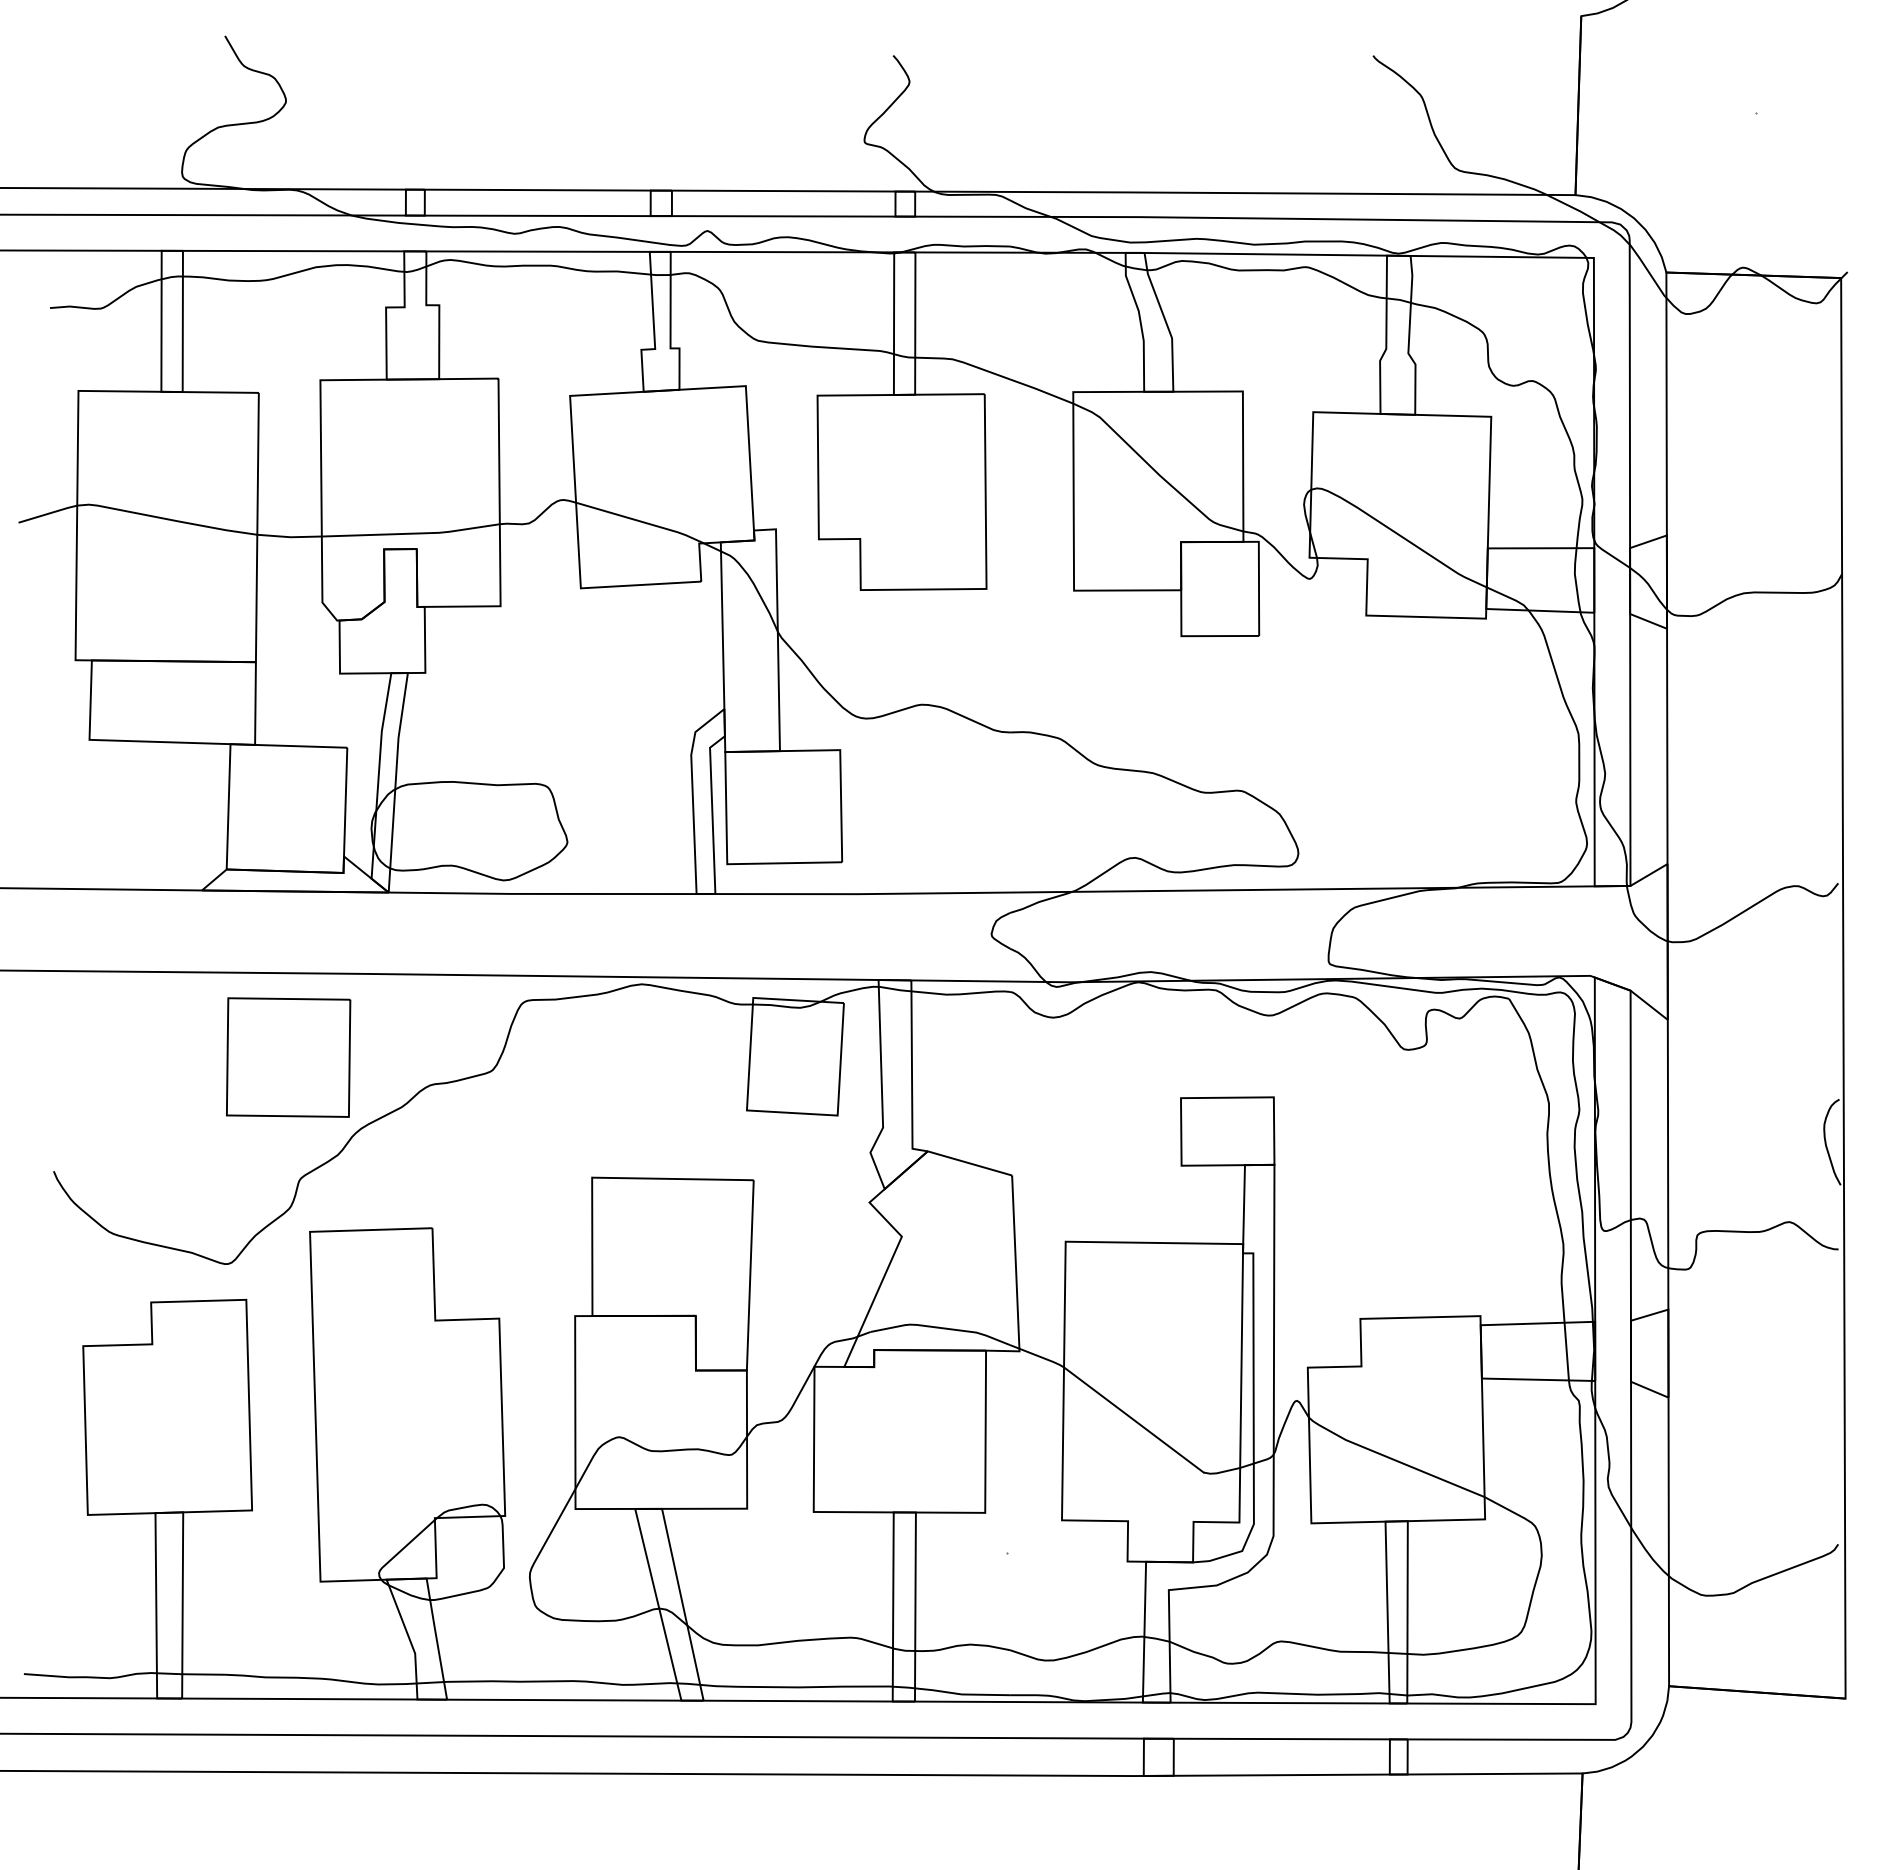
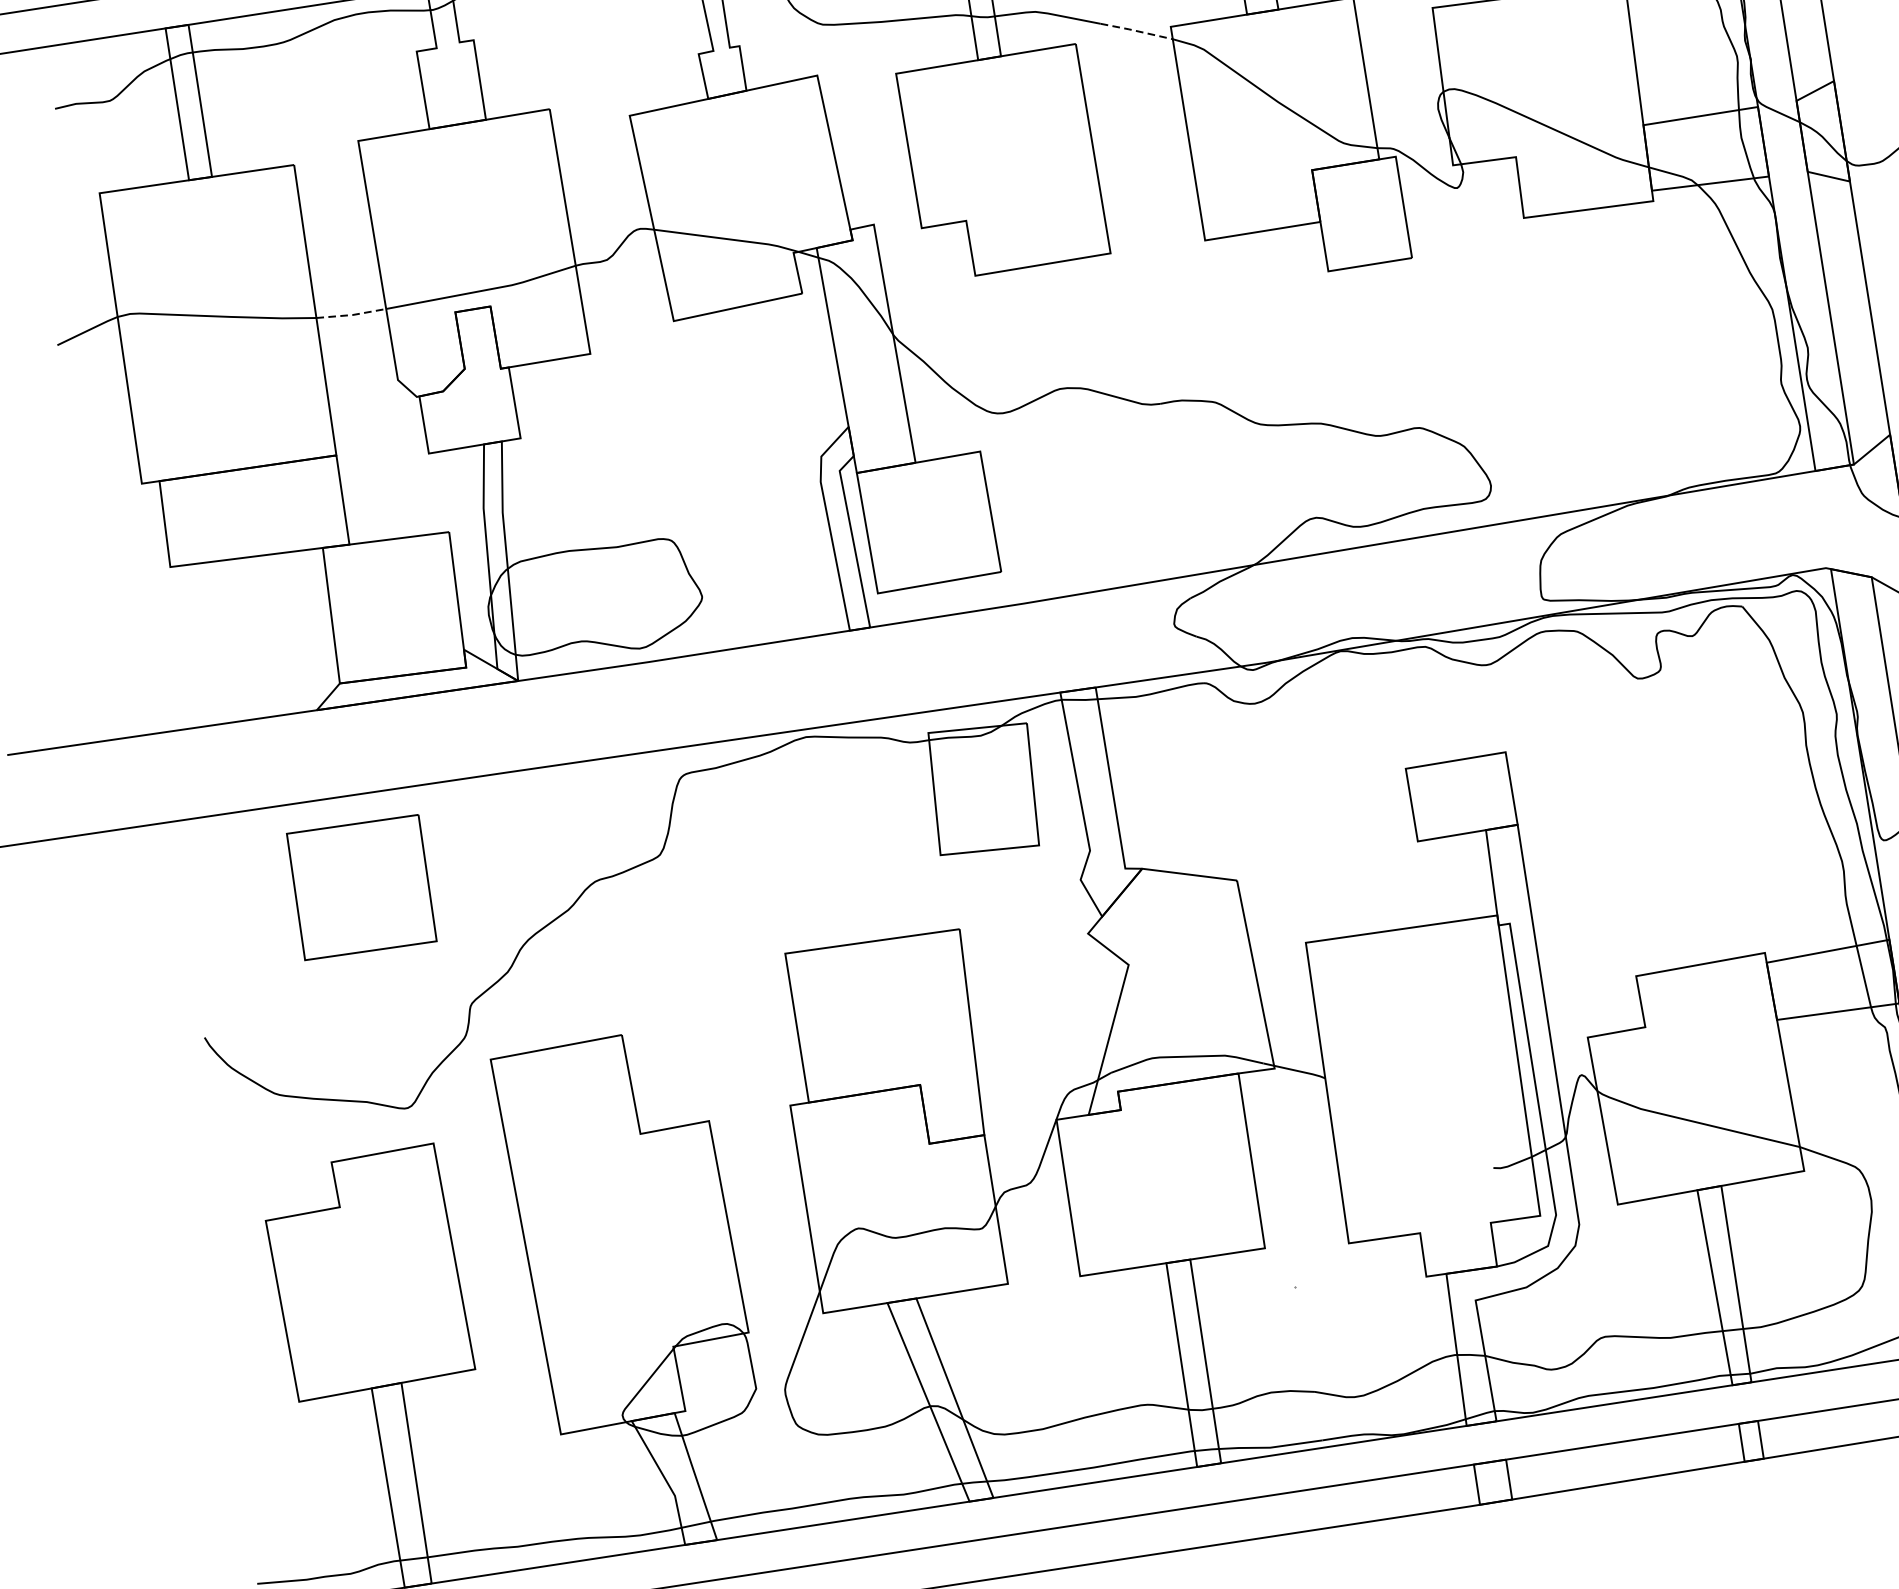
line: (1041, 390) -> (1136, 30), solid -> dashed
line: (290, 537) -> (352, 315), solid -> dashed
part: (288, 1057) -> (361, 887), moved
line: (1133, 1419) -> (1408, 1122), removed

